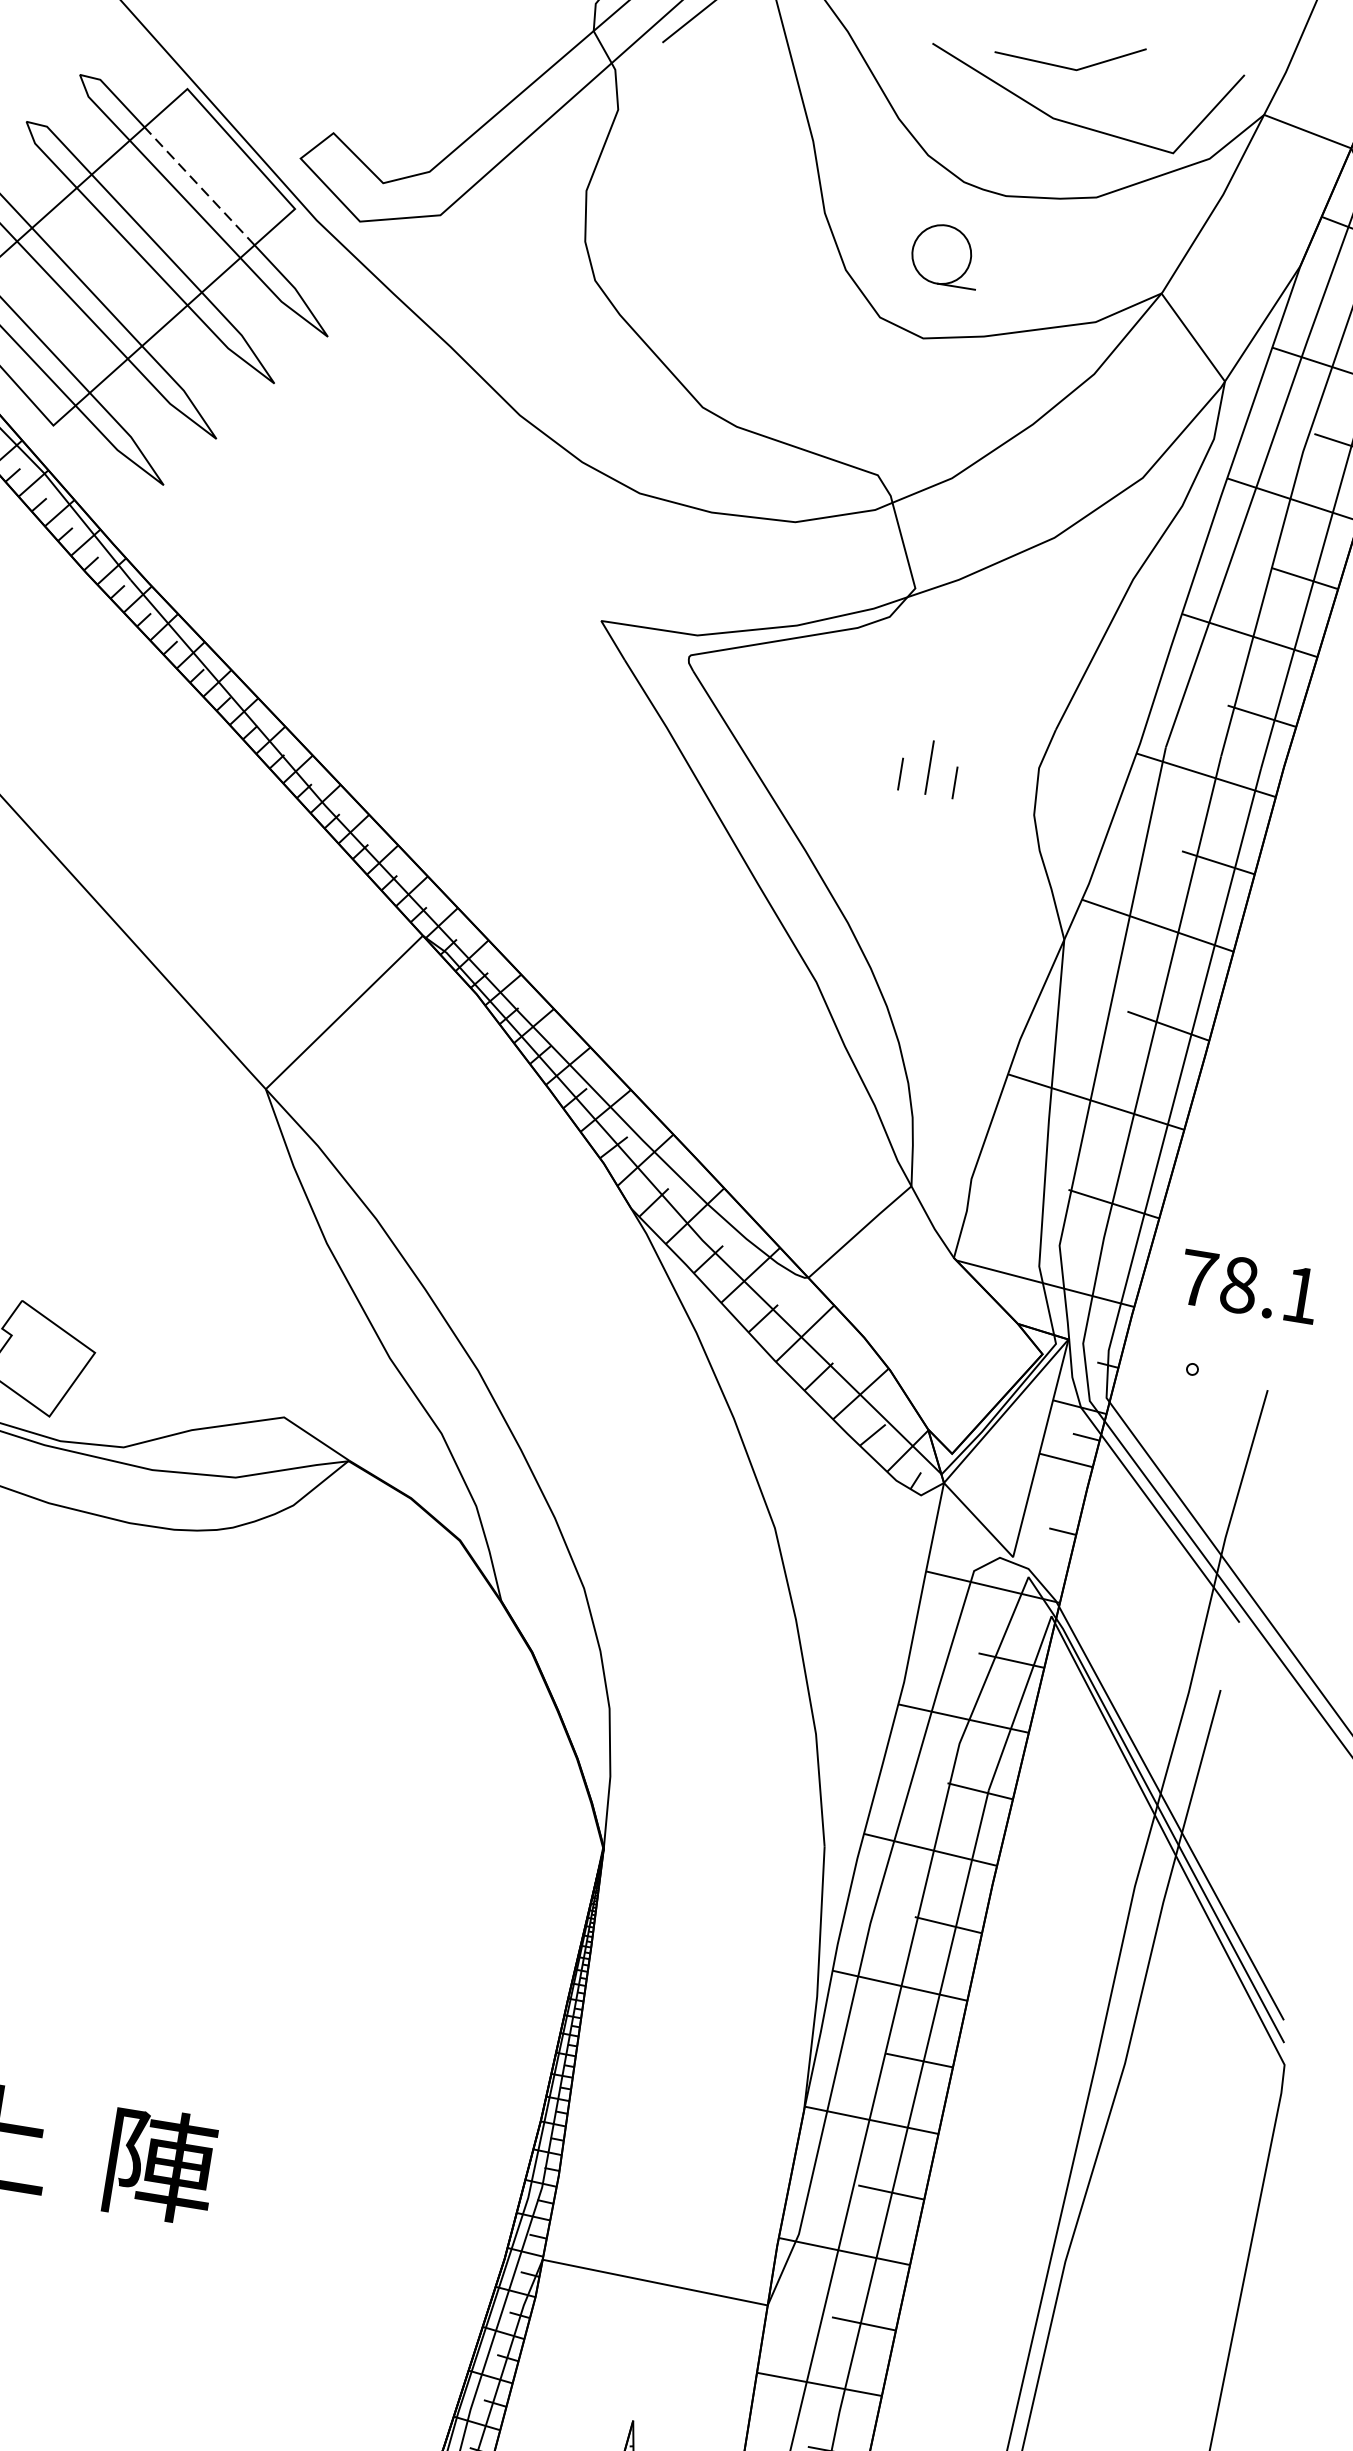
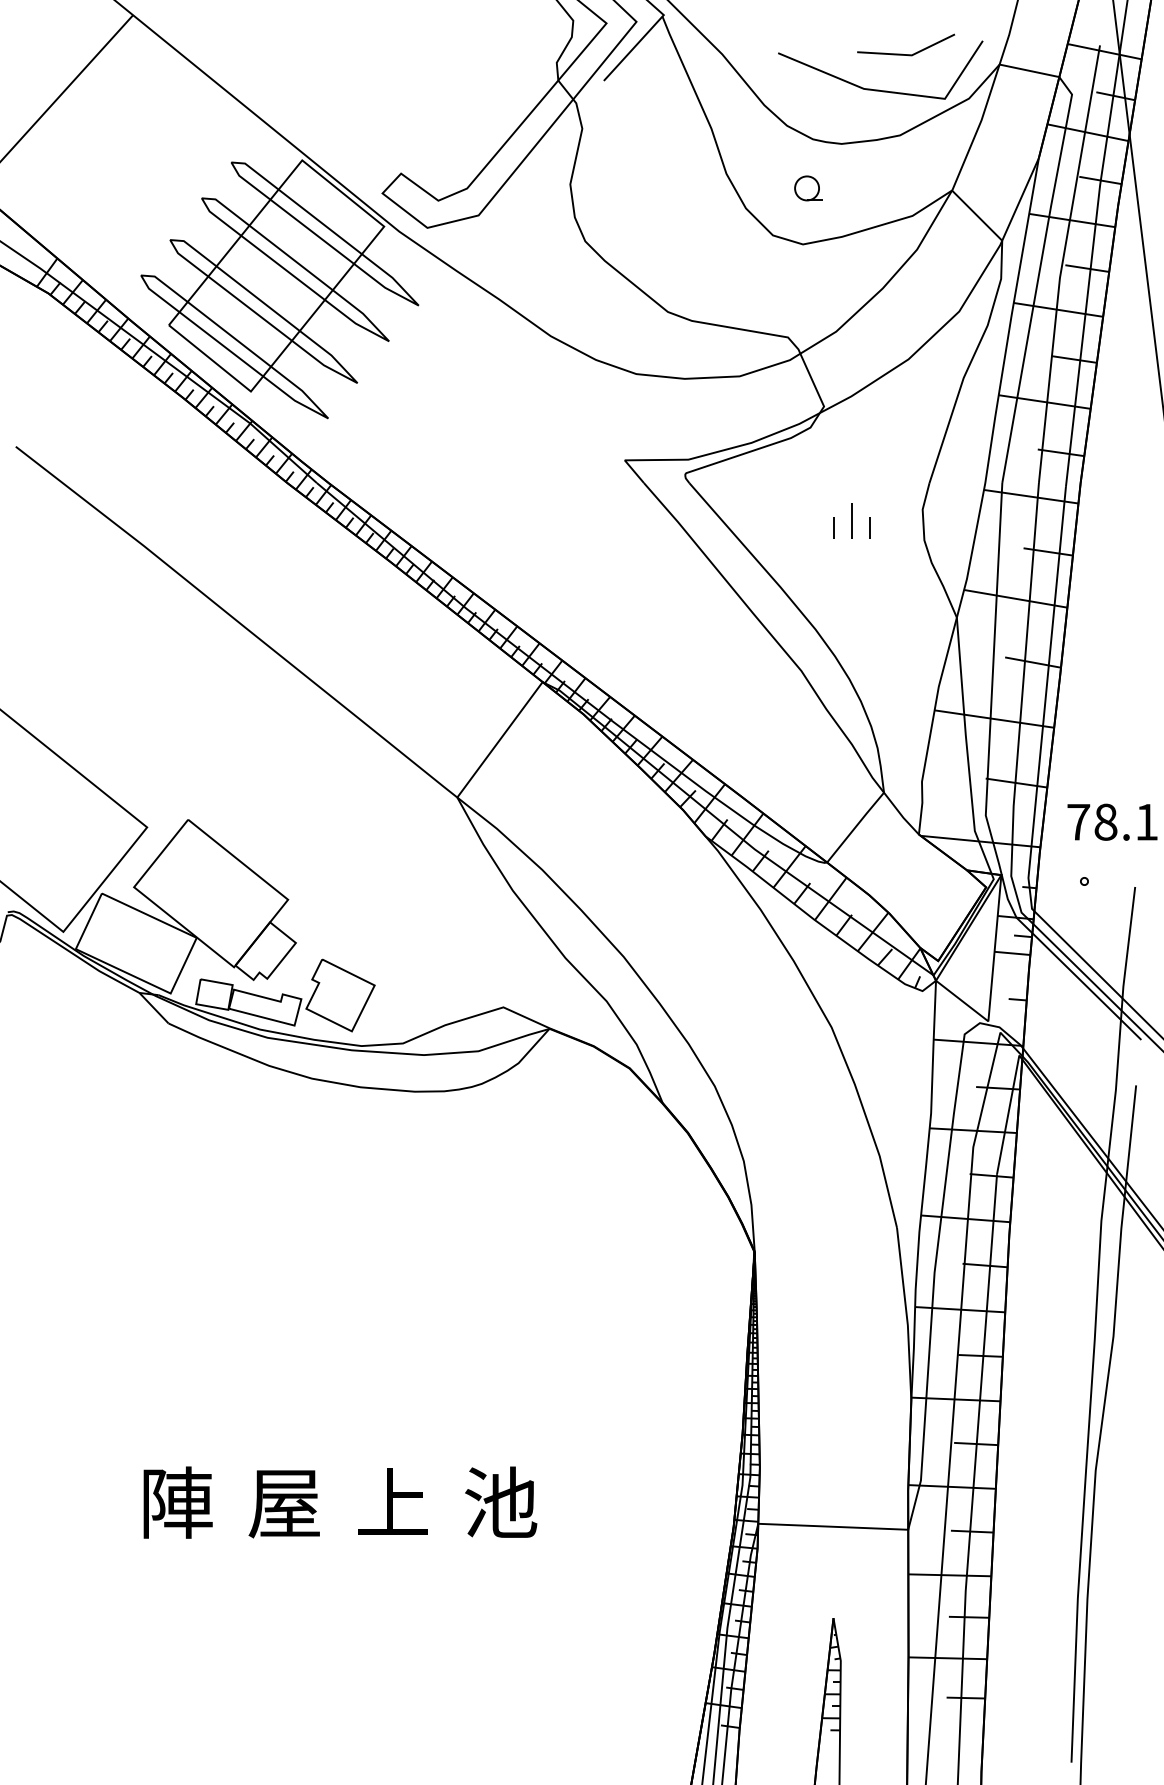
line: (1062, 65) -> (902, 53), moved
line: (200, 185) -> (320, 221), dashed -> solid
part: (945, 255) -> (808, 188), size x0.62
text: (160, 2164) -> (501, 1502), 陣 -> 池

